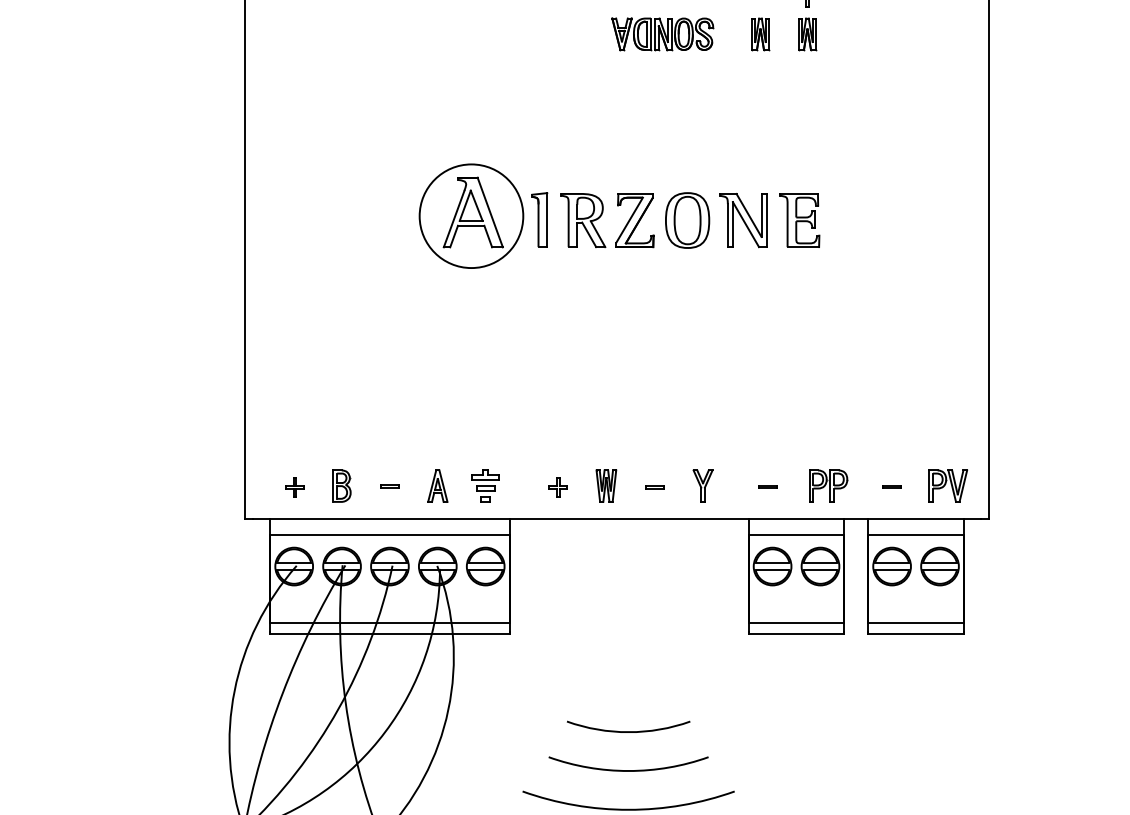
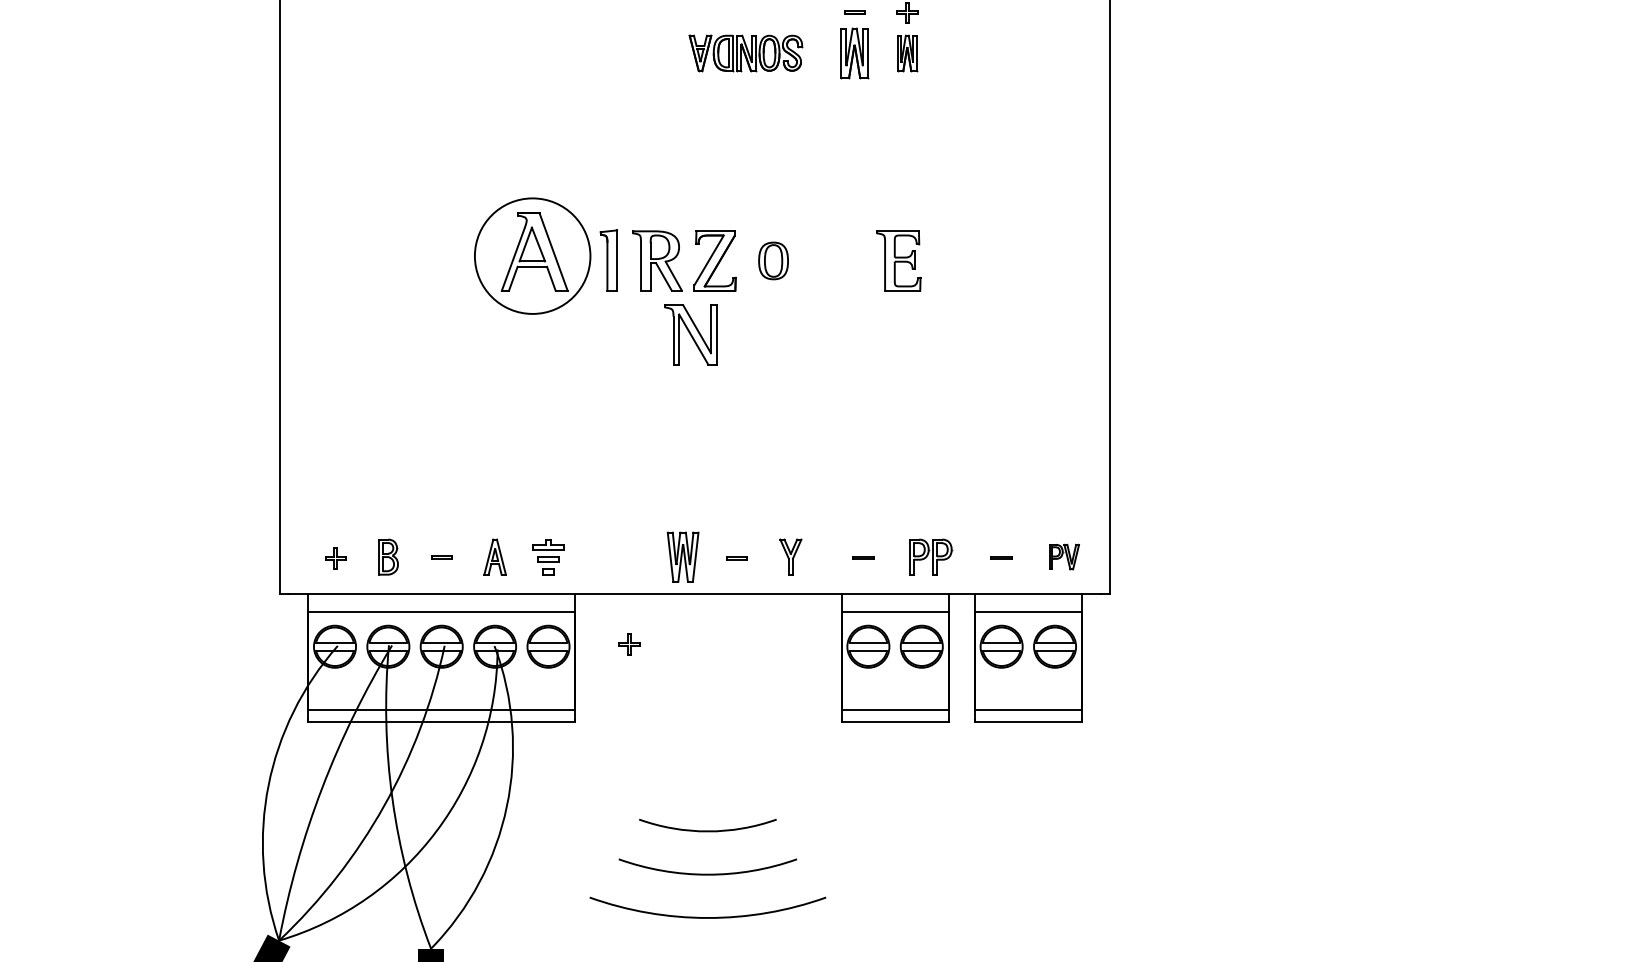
part: (761, 34) -> (855, 53), size x1.4
part: (687, 220) -> (773, 260), size x0.6
part: (743, 220) -> (690, 334), moved
part: (605, 485) -> (682, 556), size x1.4
part: (948, 485) -> (1064, 556), size x0.7
part: (558, 487) -> (629, 644), moved

